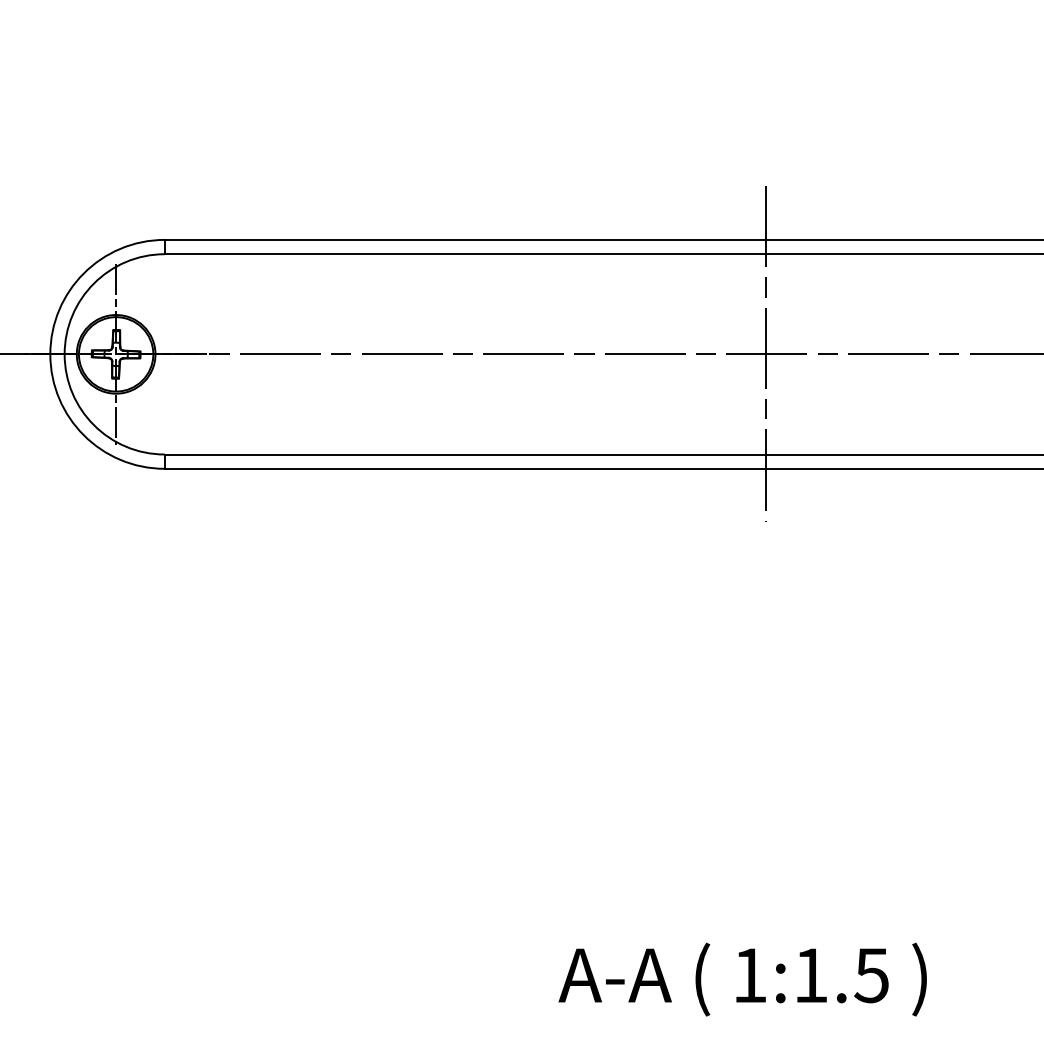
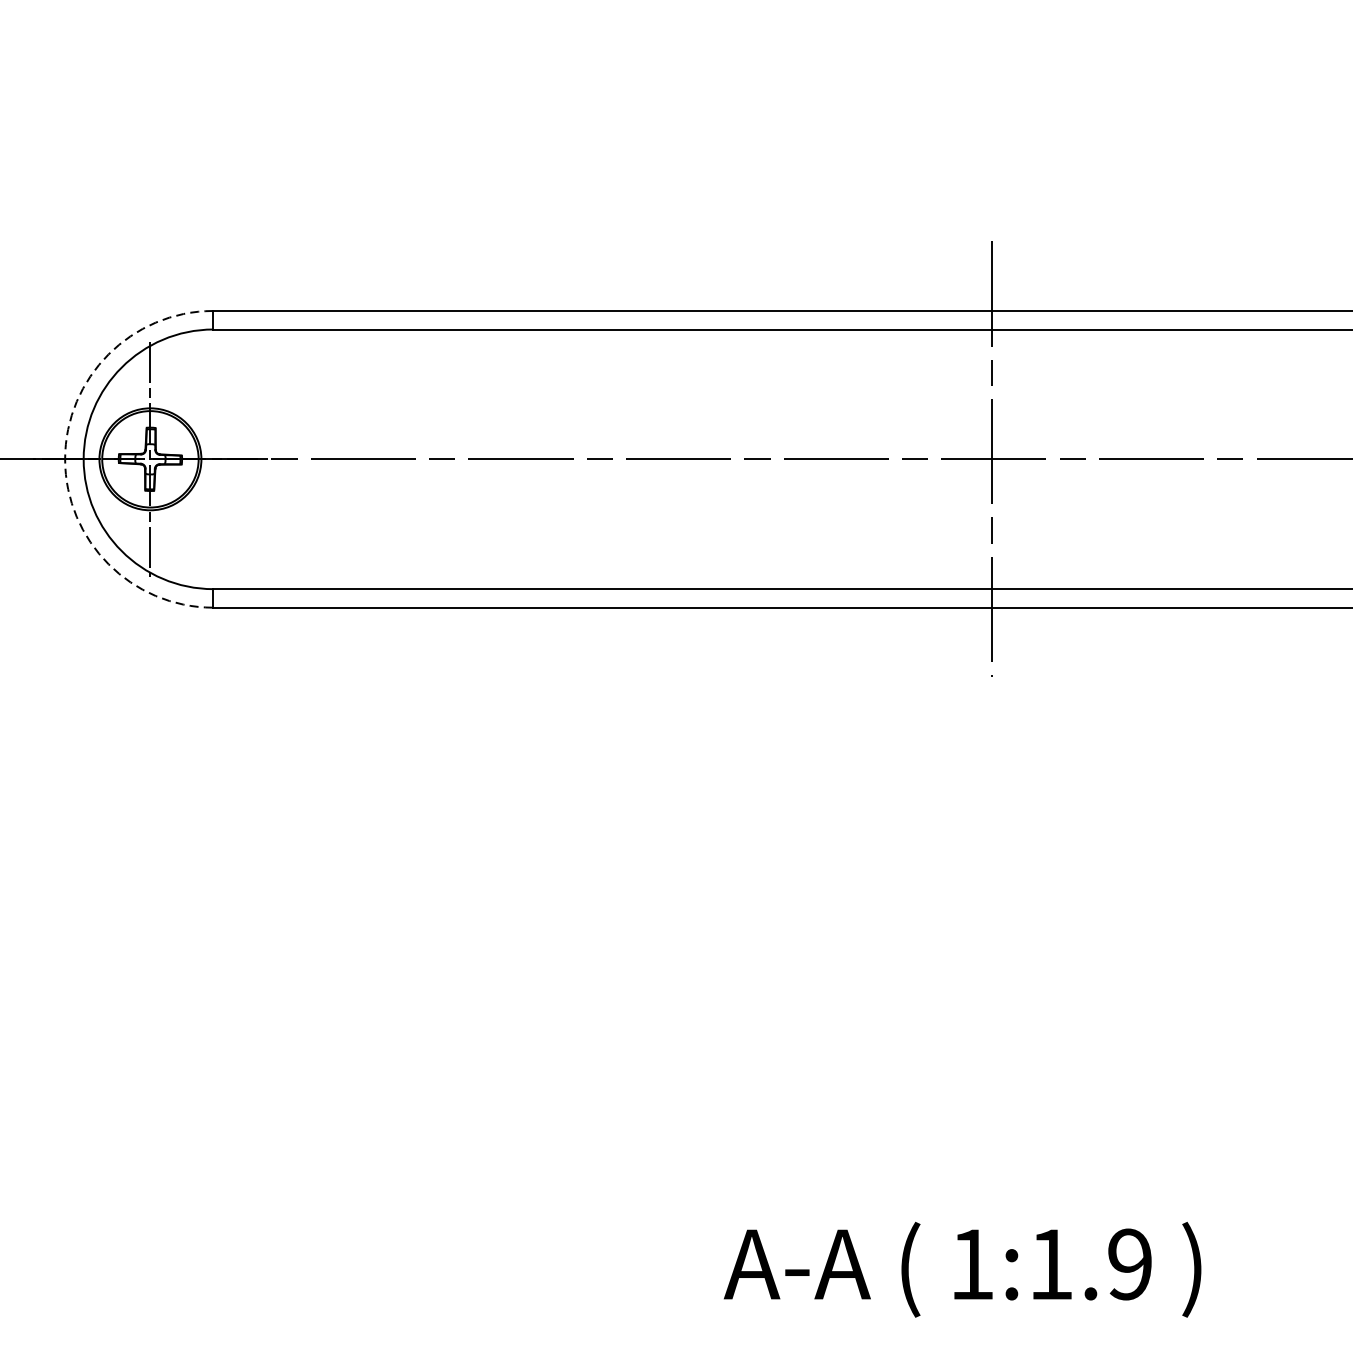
arc: (50, 354) -> (65, 459), solid -> dashed
text: (871, 975) -> (1129, 1264), 1:1.5 -> 1:1.9

